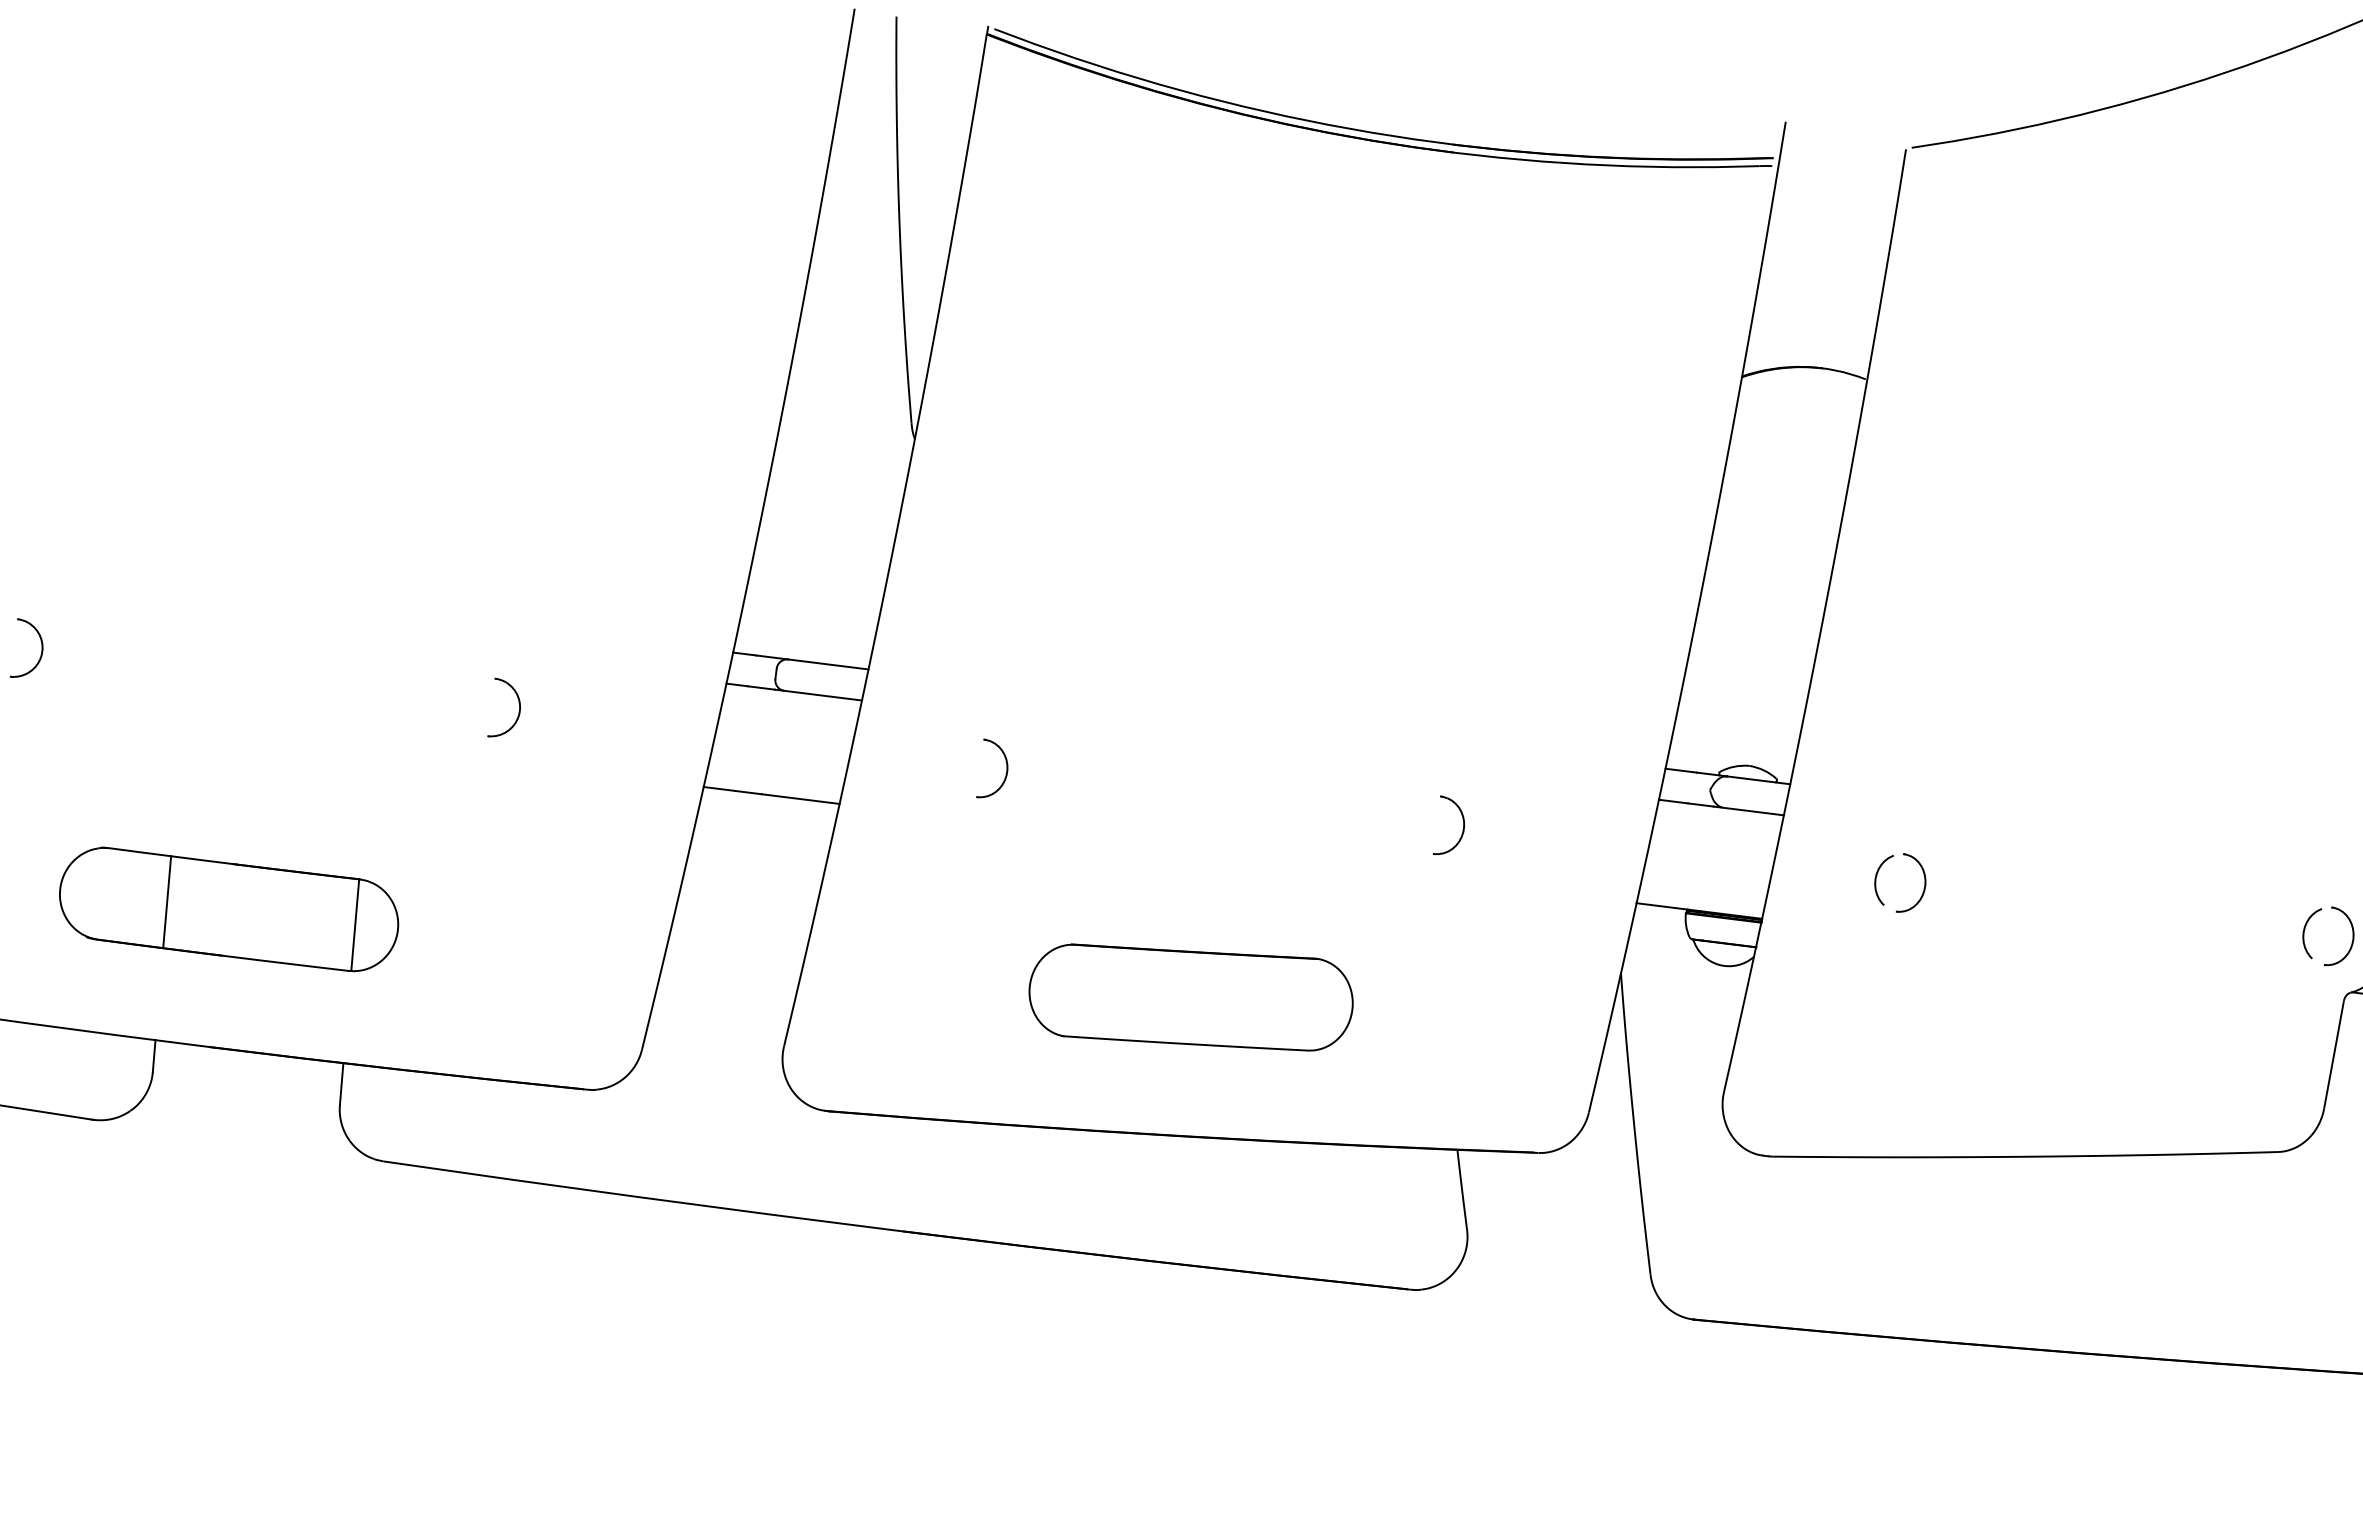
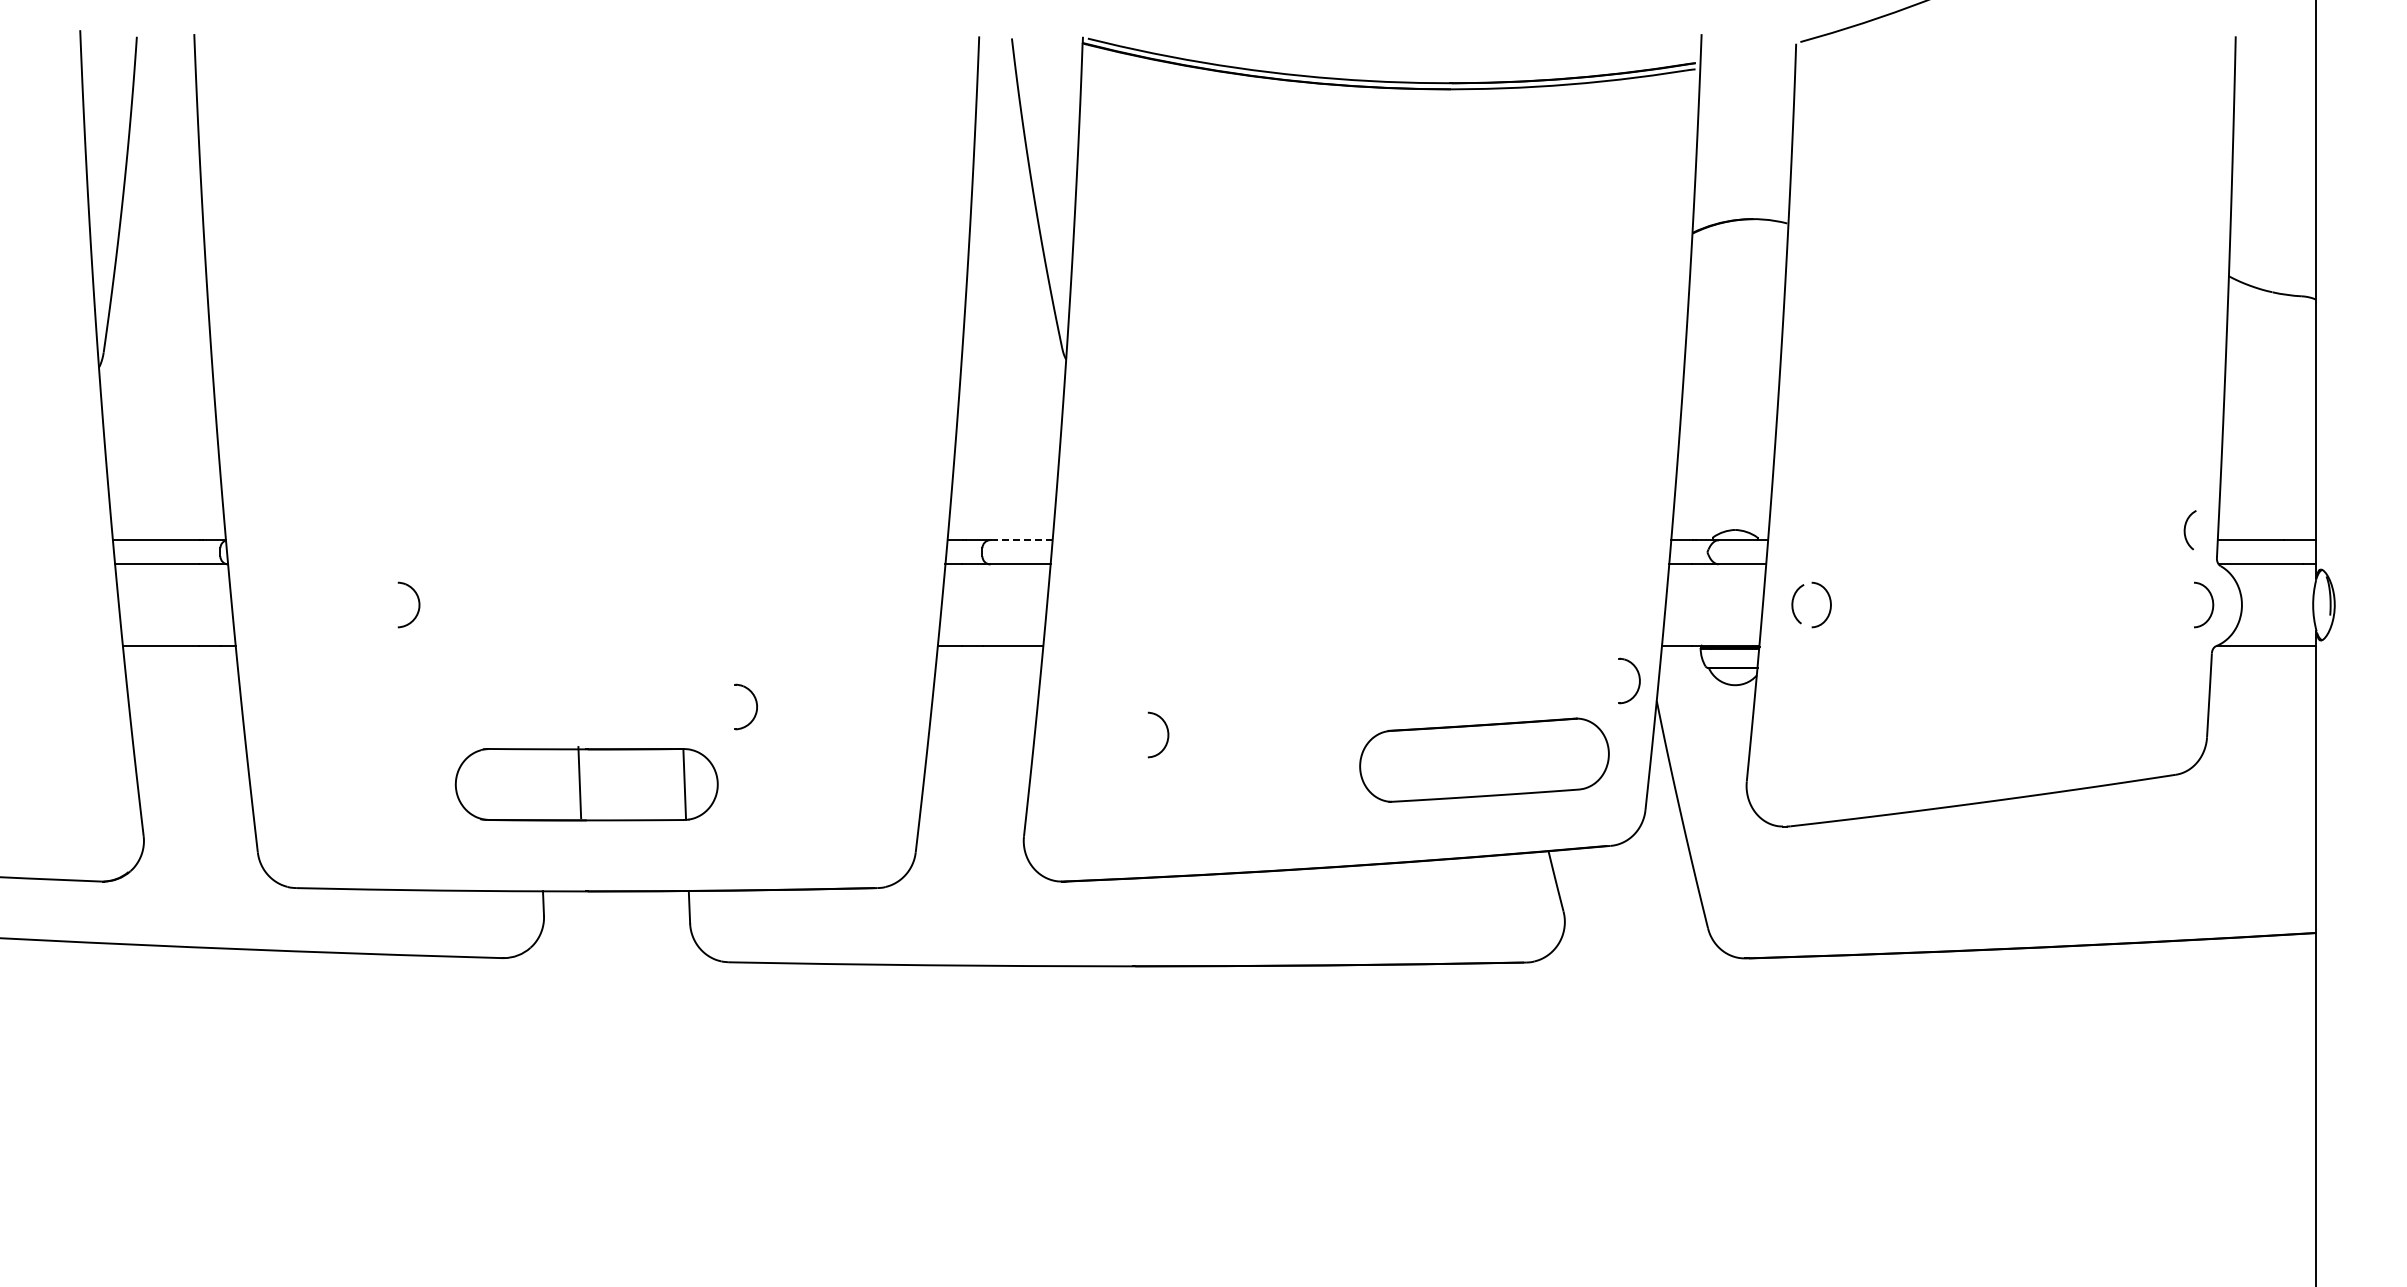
line: (829, 665) -> (1022, 540), solid -> dashed
part: (518, 706) -> (755, 703), moved
part: (1006, 770) -> (1167, 734), moved
part: (1462, 825) -> (1638, 678), moved
part: (1877, 879) -> (1793, 604), moved
line: (166, 901) -> (579, 782), moved
curve: (2304, 932) -> (2185, 530), moved
part: (1191, 996) -> (1484, 759), moved

